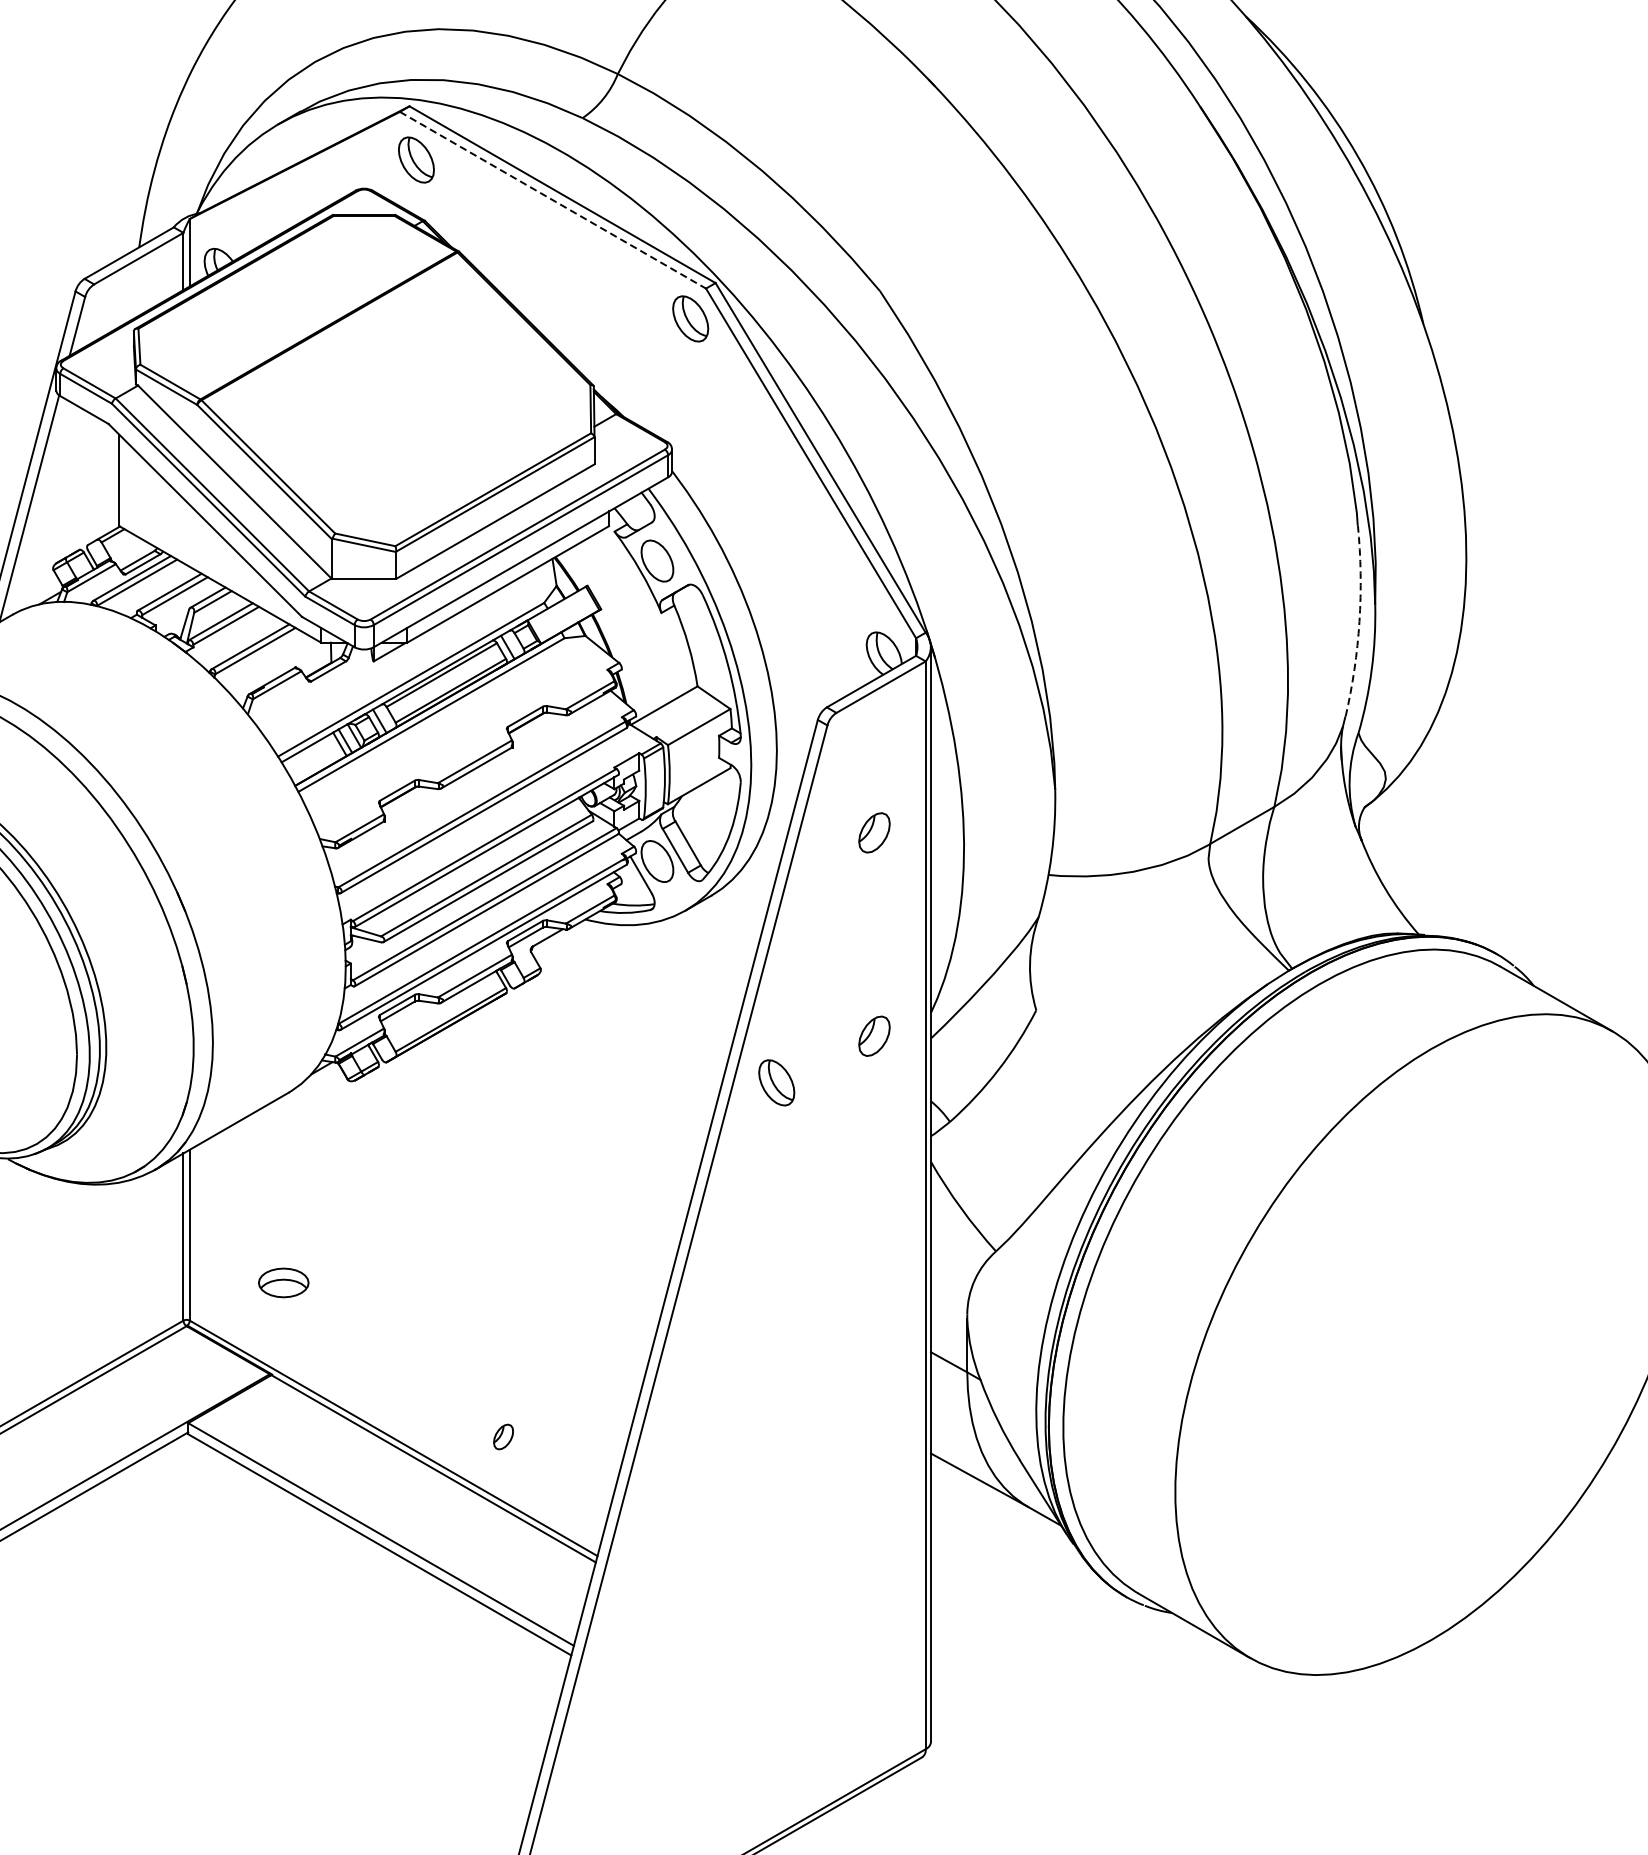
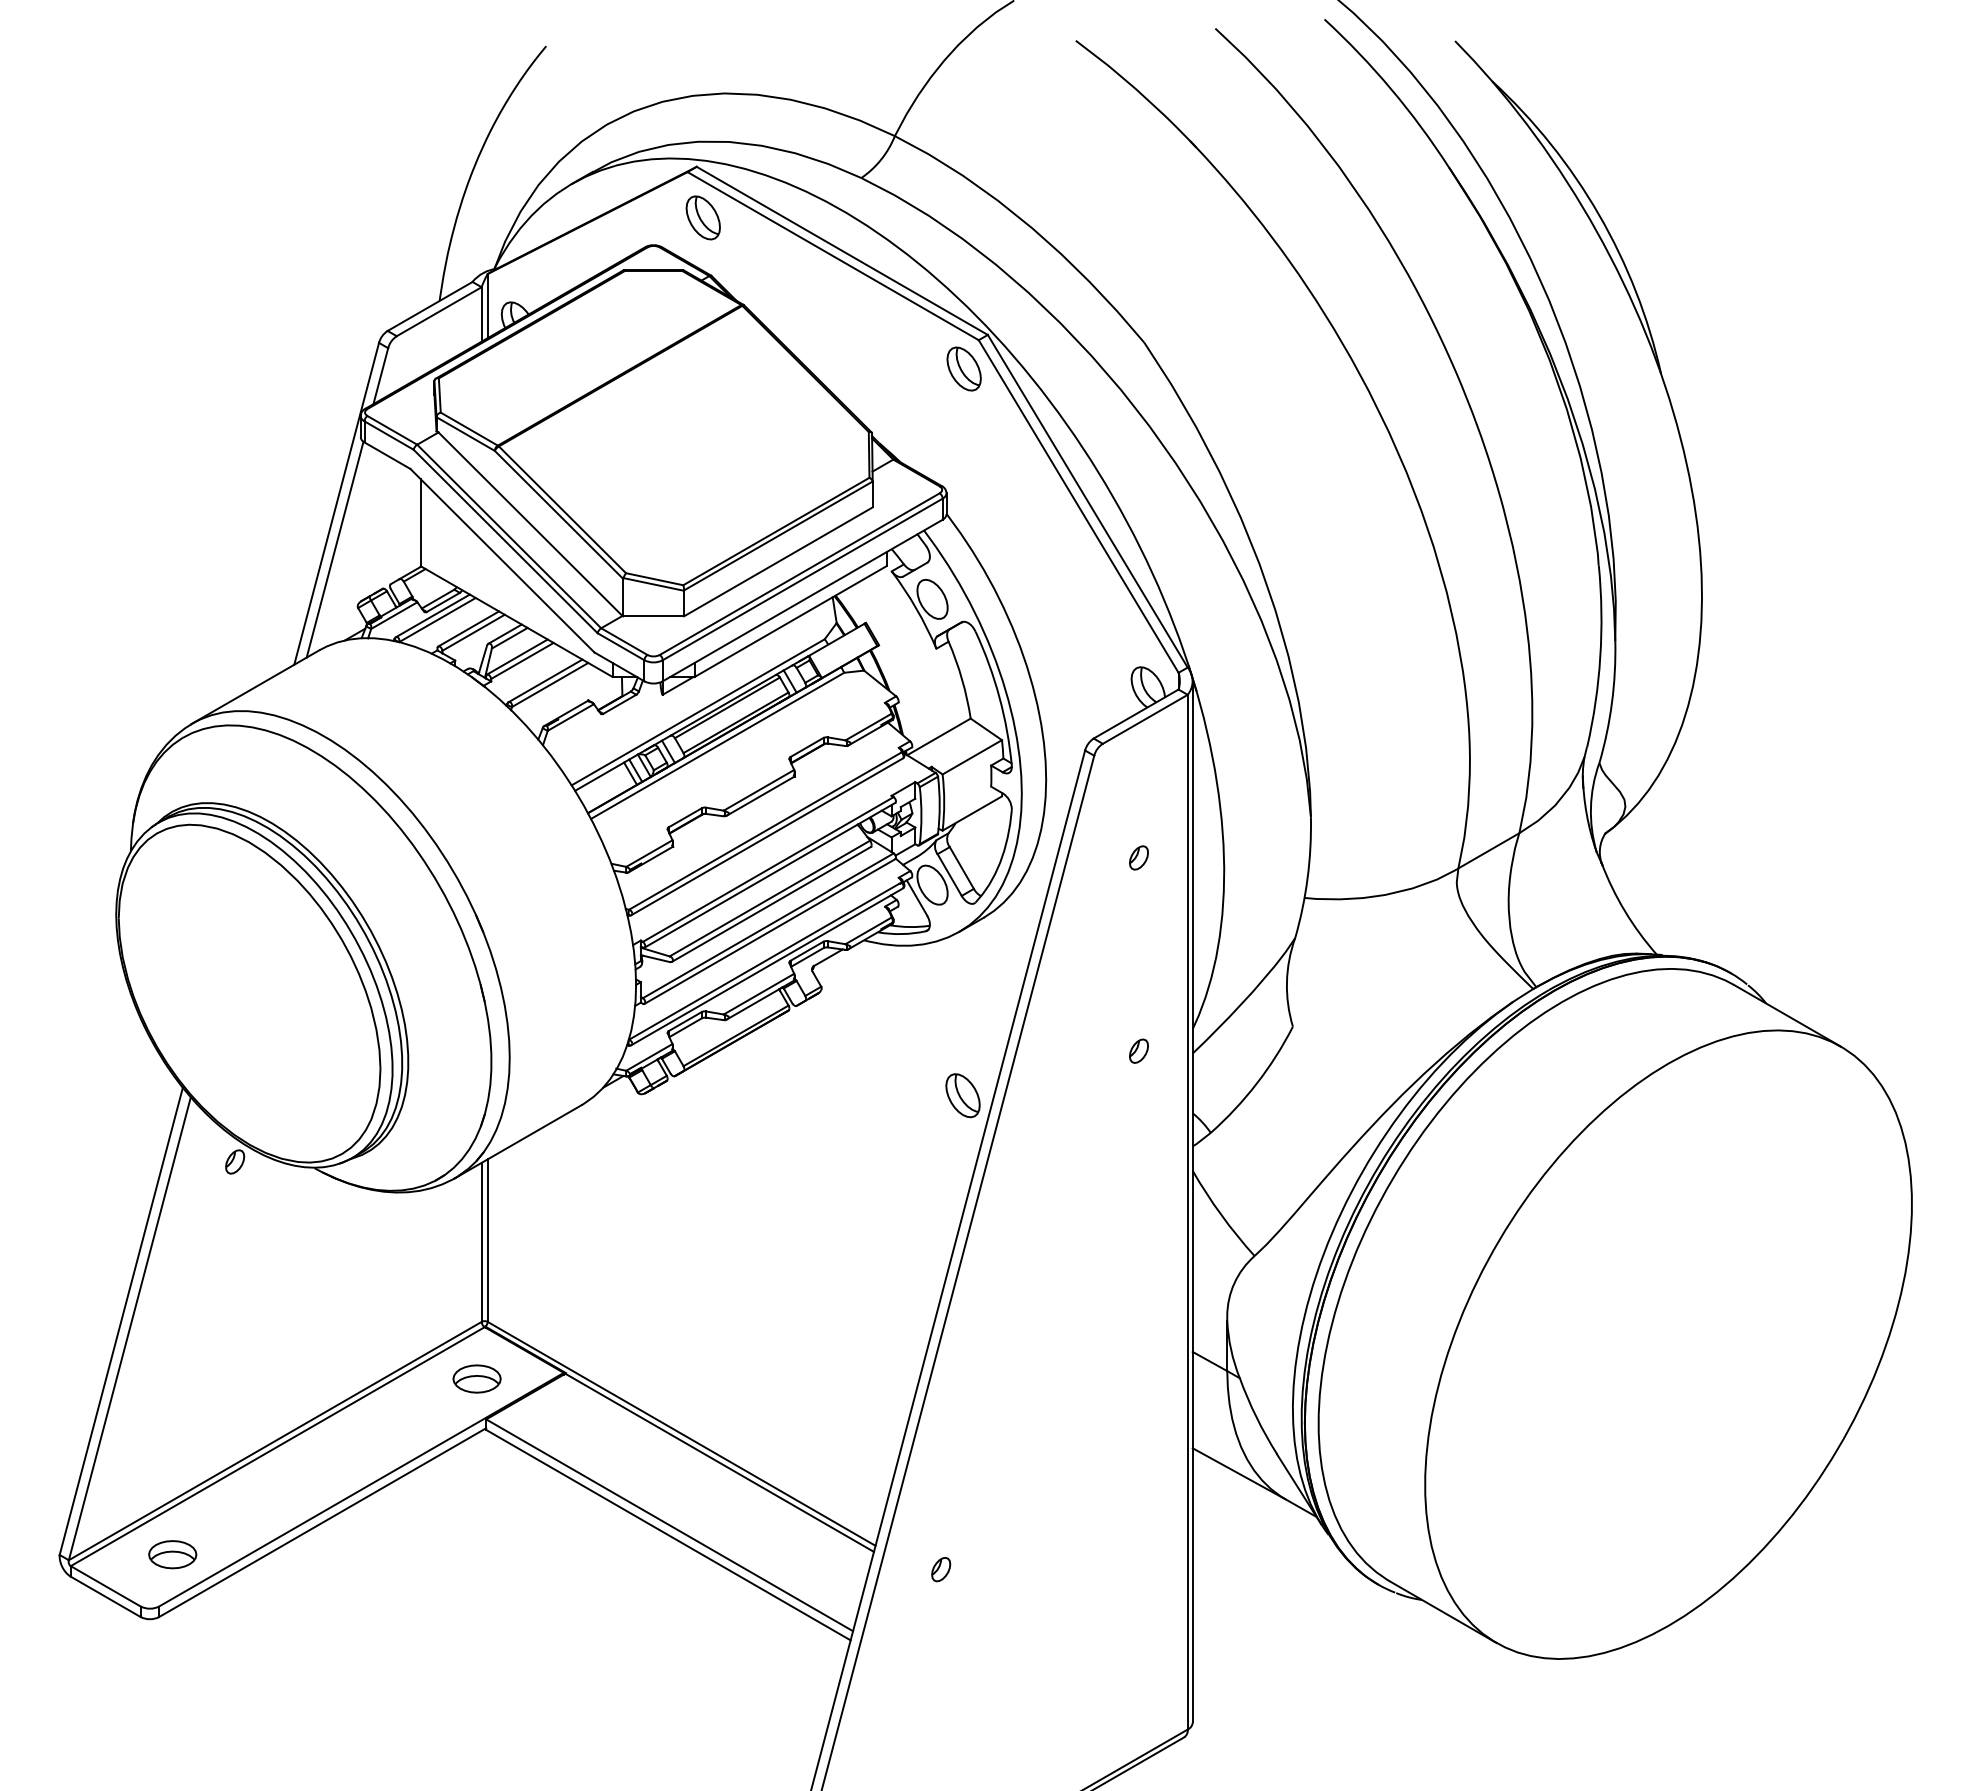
line: (553, 200) -> (833, 256), dashed -> solid
arc: (1359, 621) -> (1600, 656), dashed -> solid
part: (873, 832) -> (1138, 857), size x0.62
part: (873, 1035) -> (1138, 1050), size x0.62
part: (776, 1082) -> (962, 1095), moved
part: (283, 1282) -> (476, 1378), moved
part: (503, 1436) -> (941, 1569), moved

